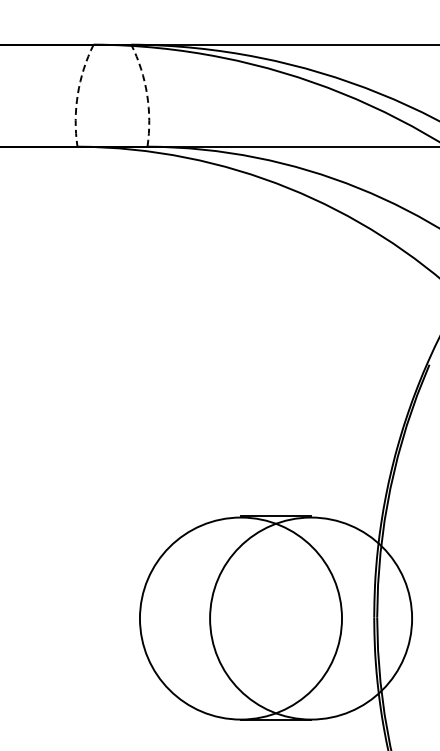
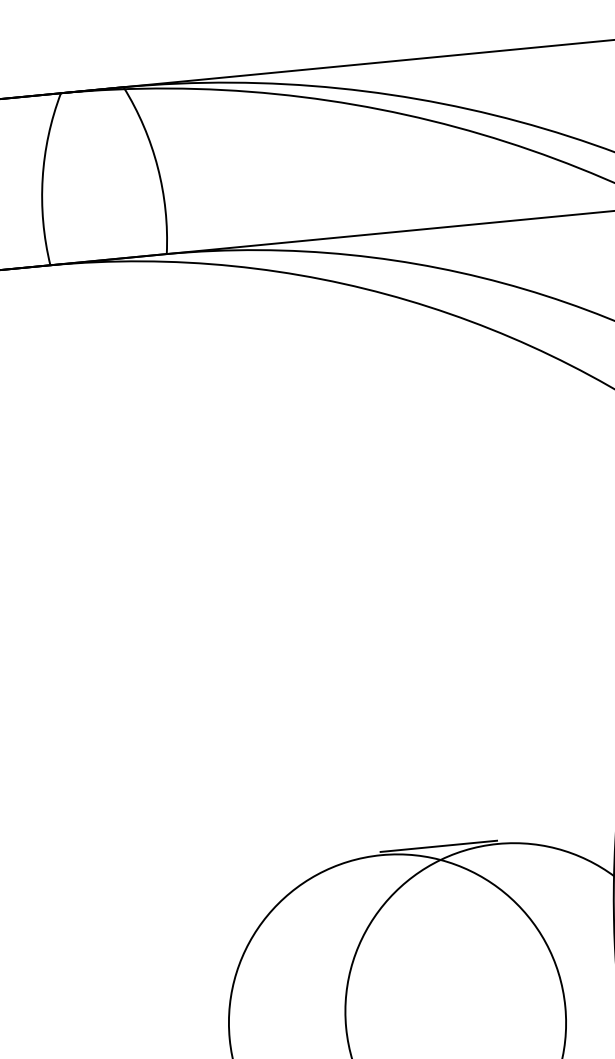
arc: (77, 94) -> (42, 178), dashed -> solid
arc: (147, 94) -> (158, 167), dashed -> solid

